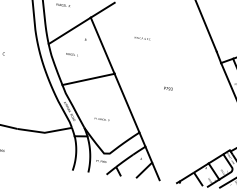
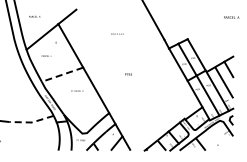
text: (142, 37) -> (117, 33), moved
line: (88, 79) -> (62, 74), solid -> dashed
text: (102, 118) -> (77, 90), moved
line: (45, 132) -> (32, 122), solid -> dashed

